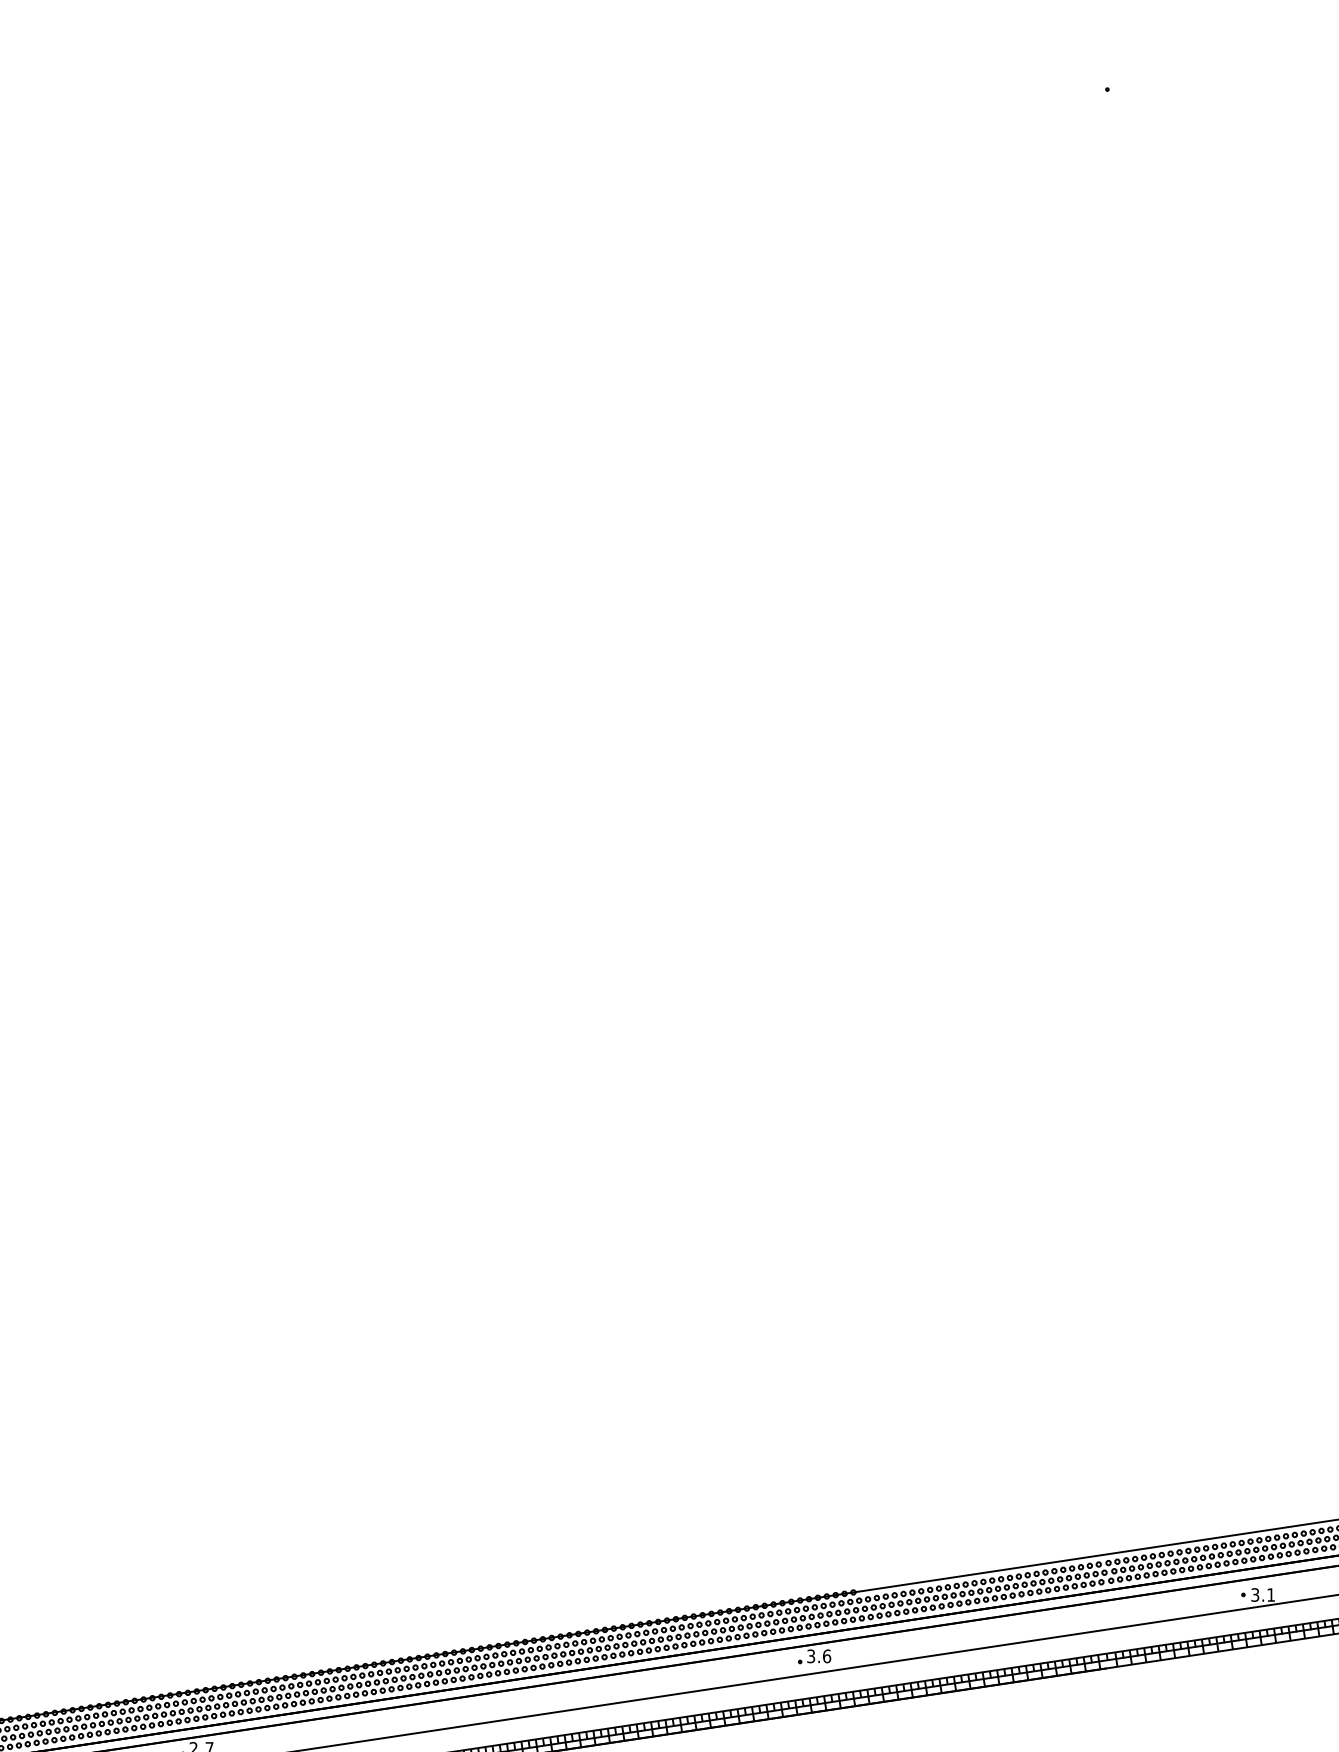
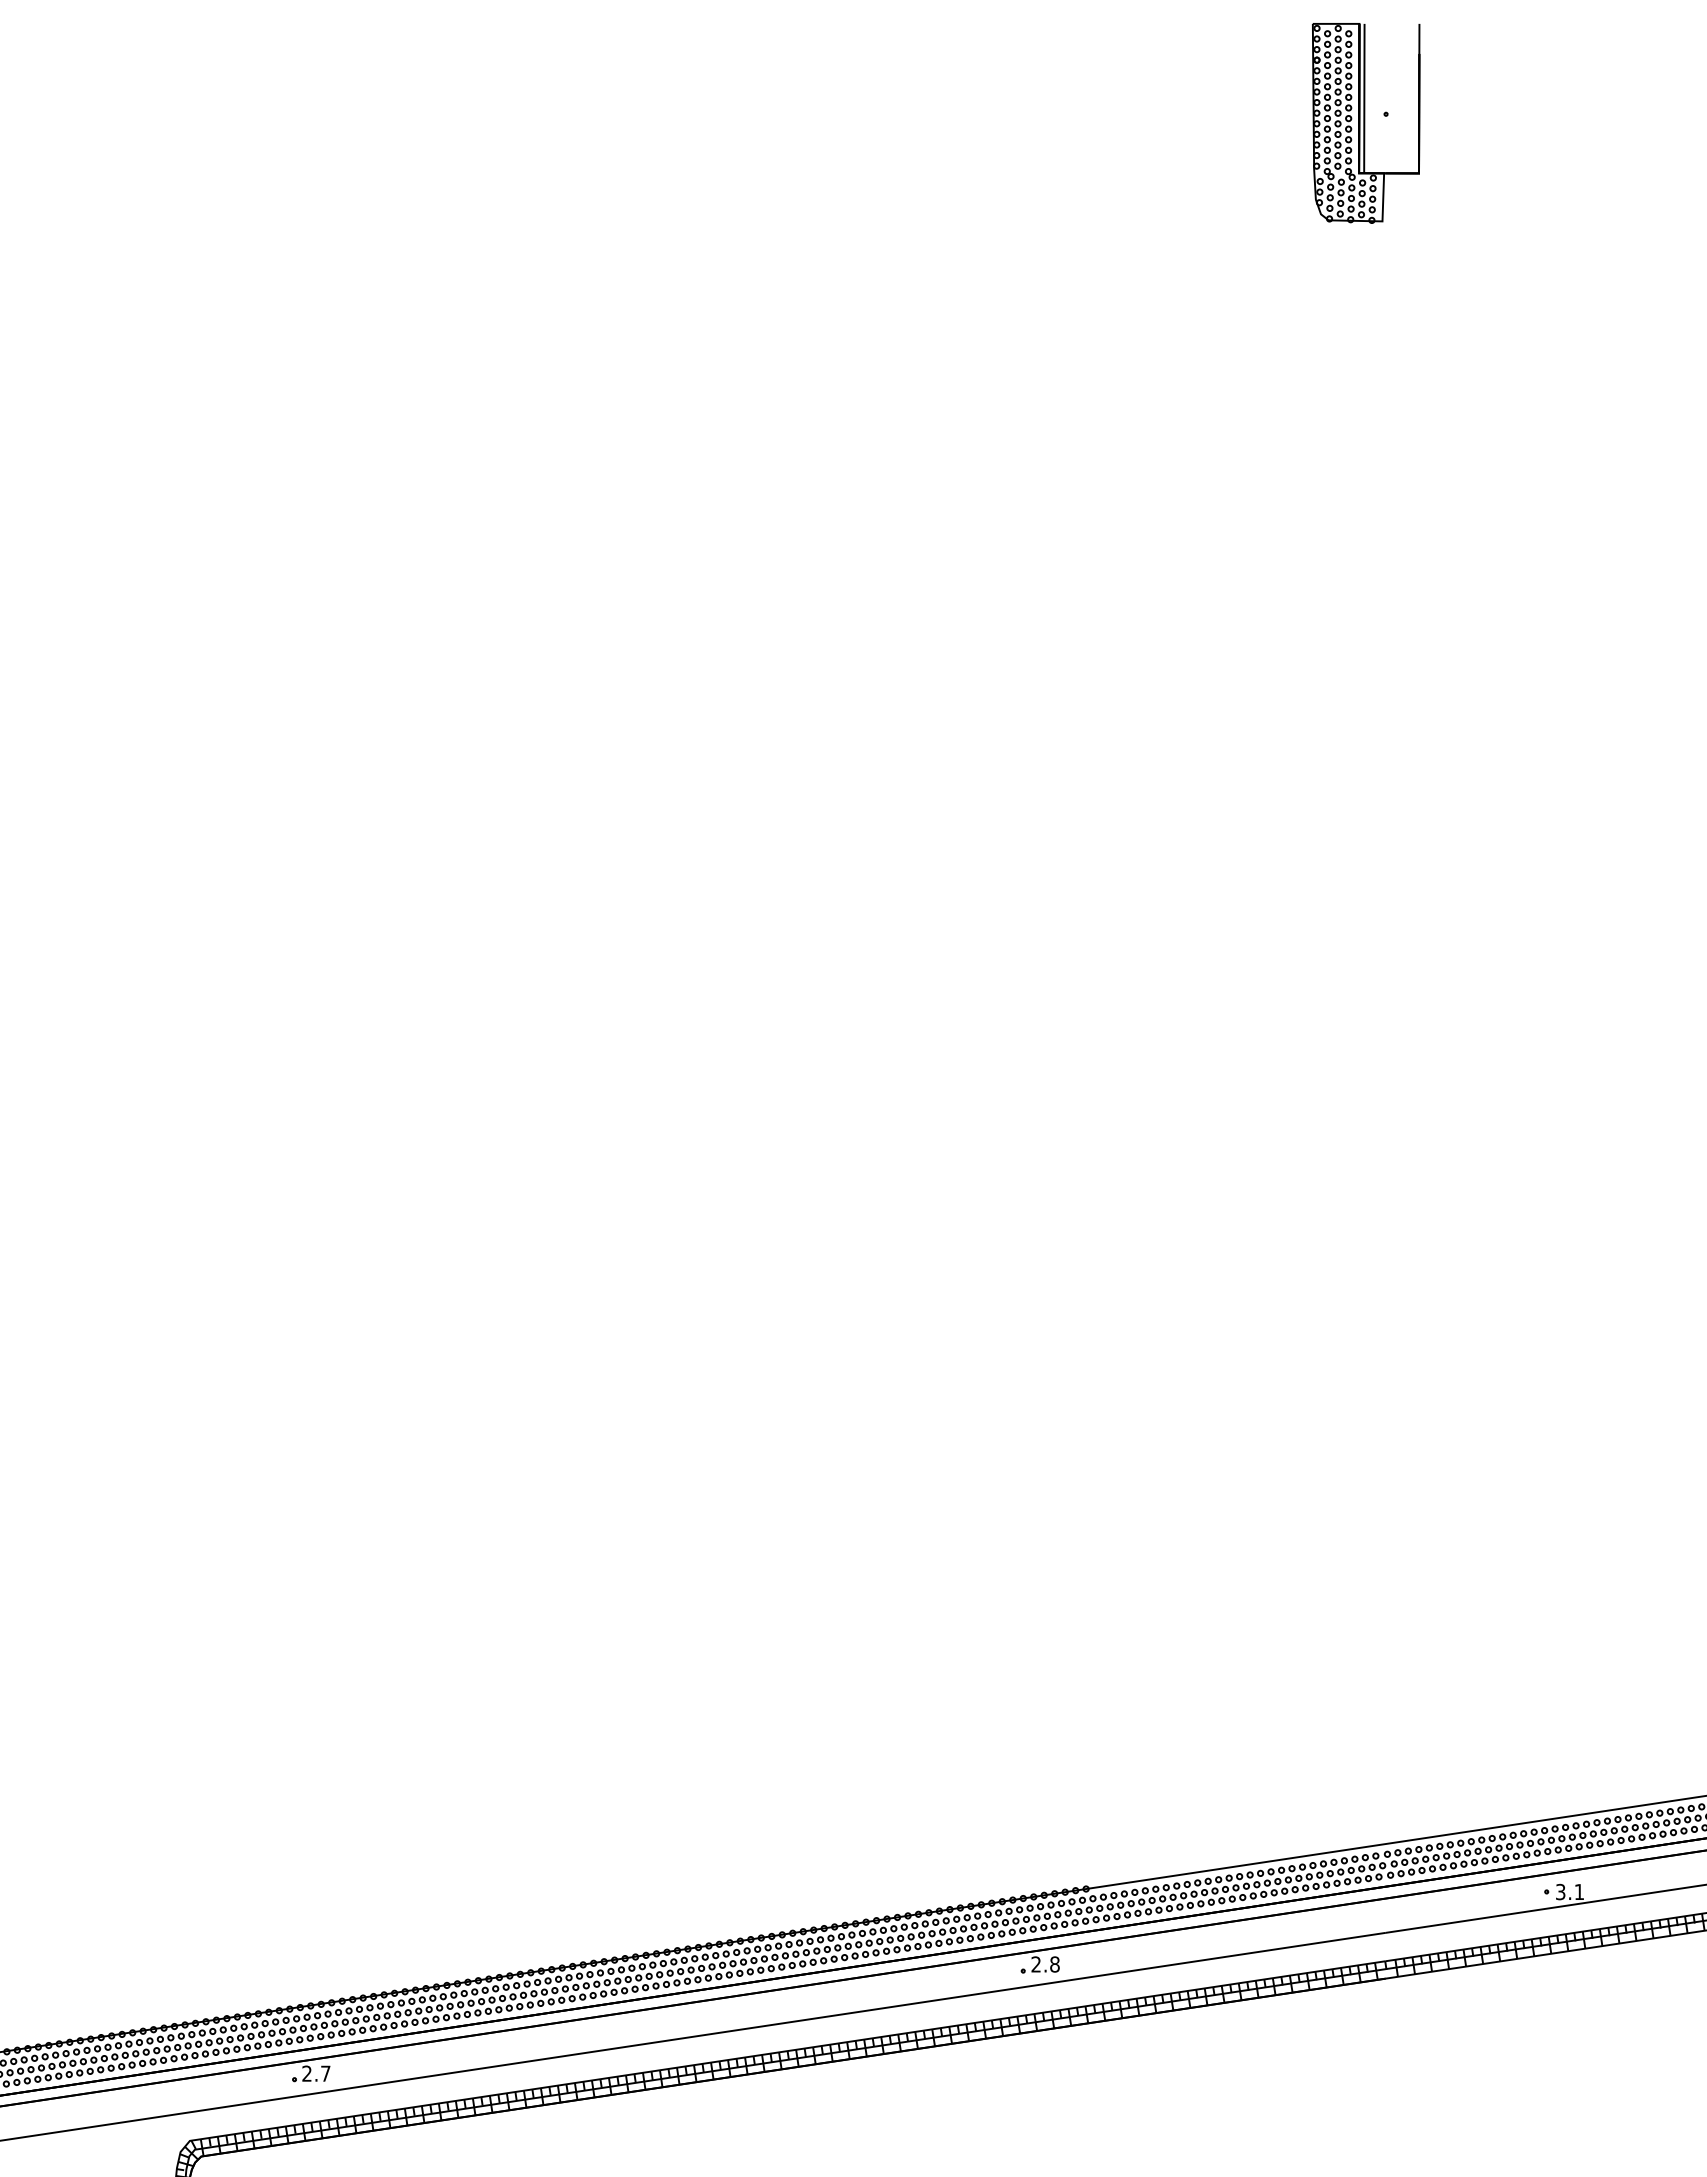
part: (1090, 97) -> (1366, 123), added
text: (819, 1656) -> (1045, 1964), 3.6 -> 2.8

